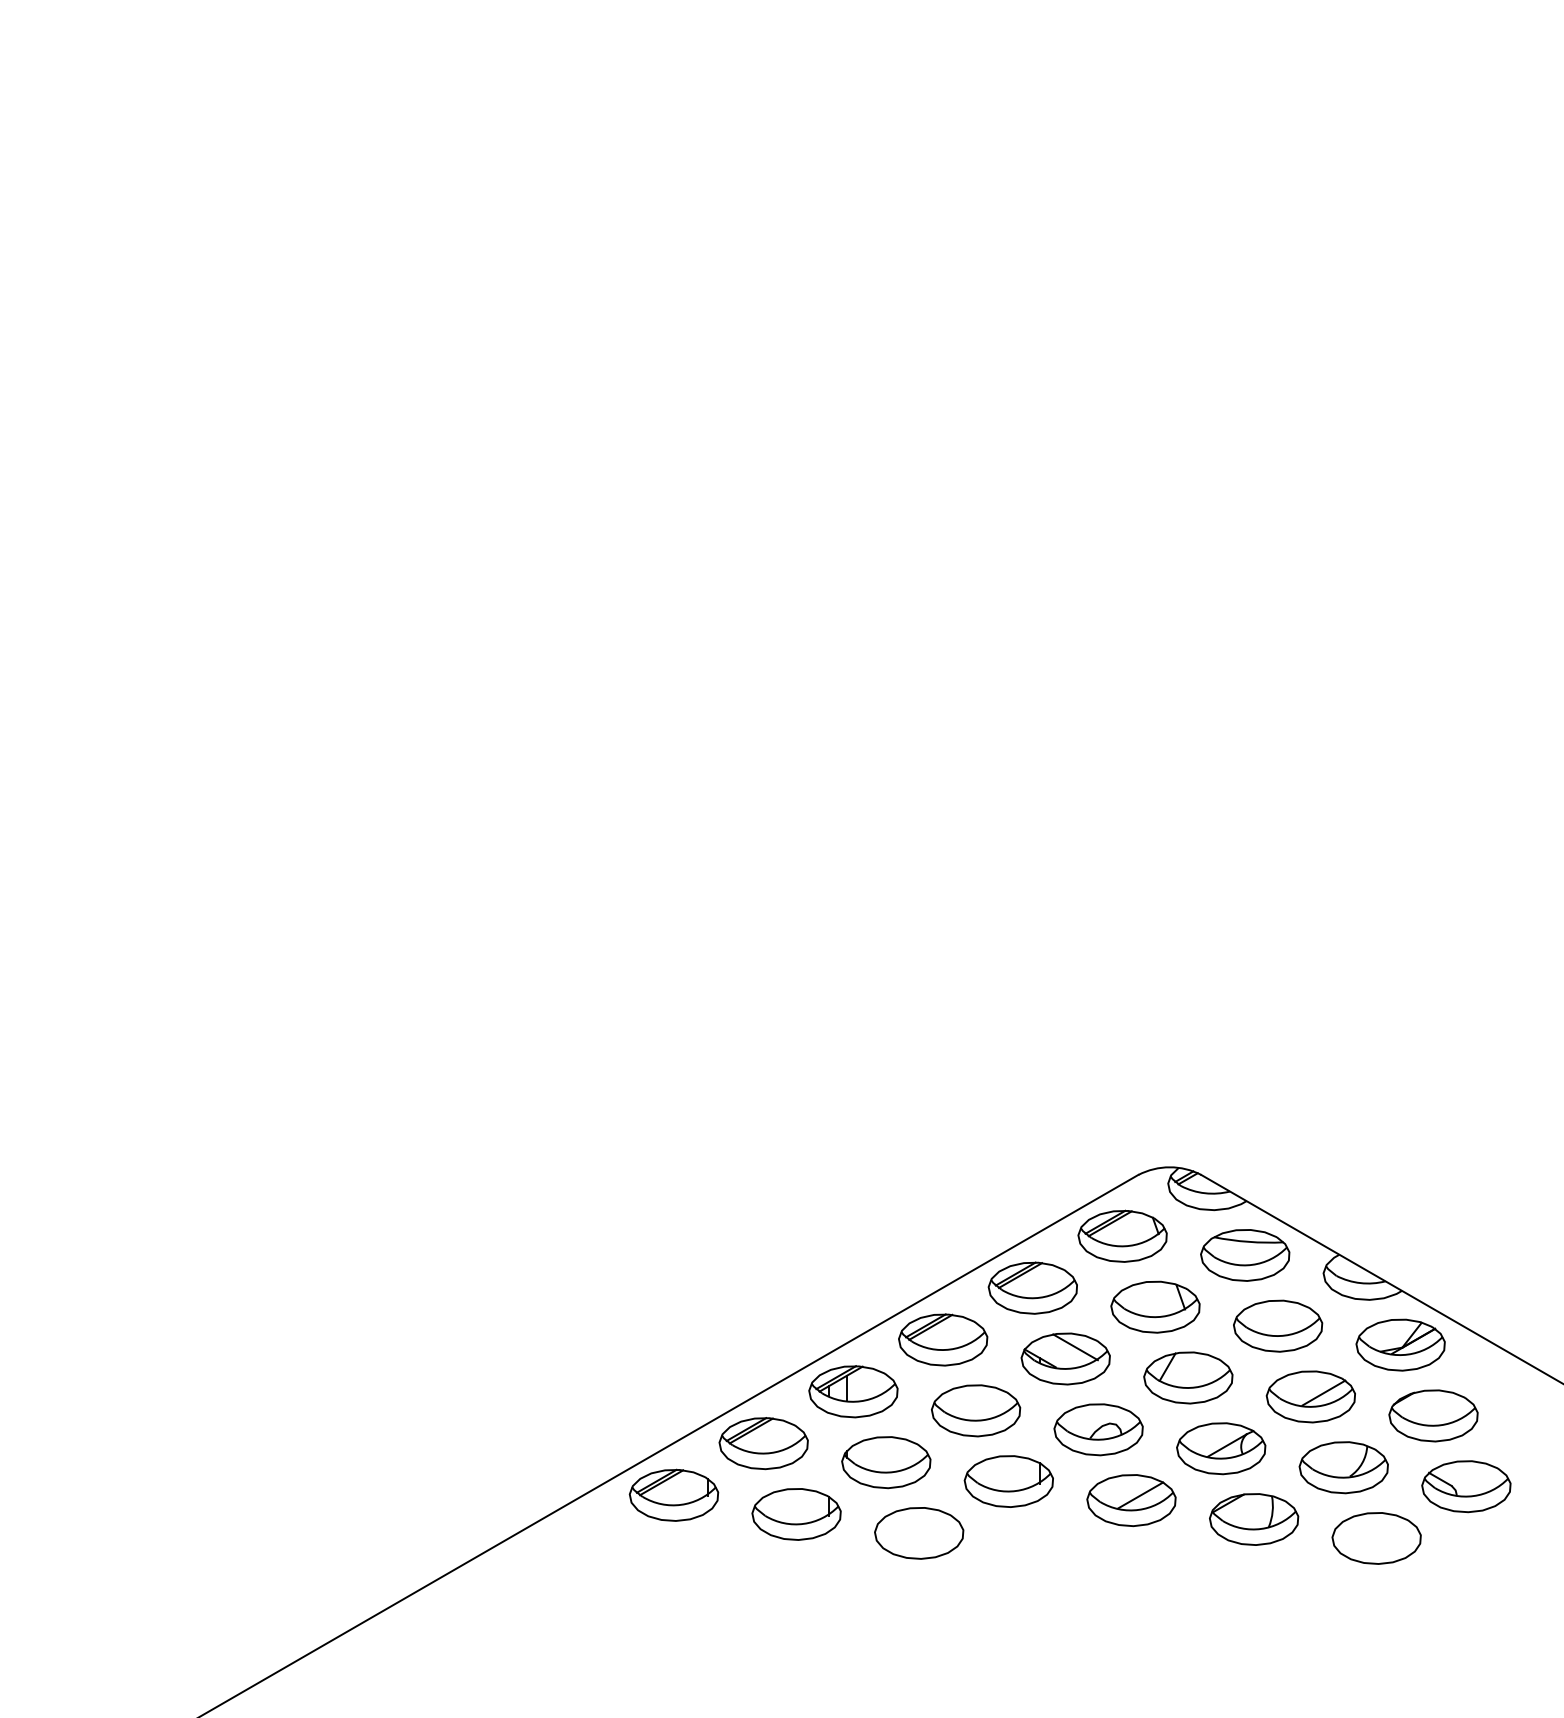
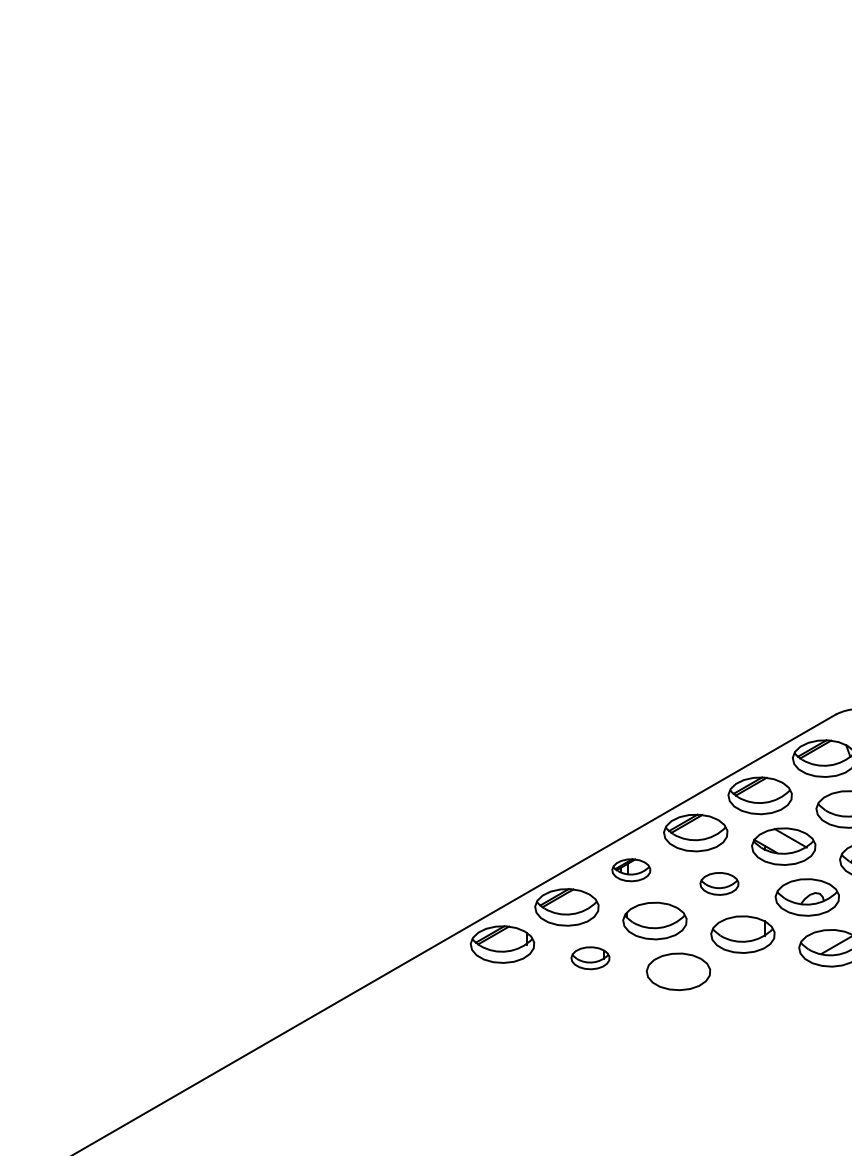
part: (853, 1391) -> (631, 870), size x0.6
part: (976, 1410) -> (719, 883), size x0.6
part: (796, 1514) -> (590, 958), size x0.6

